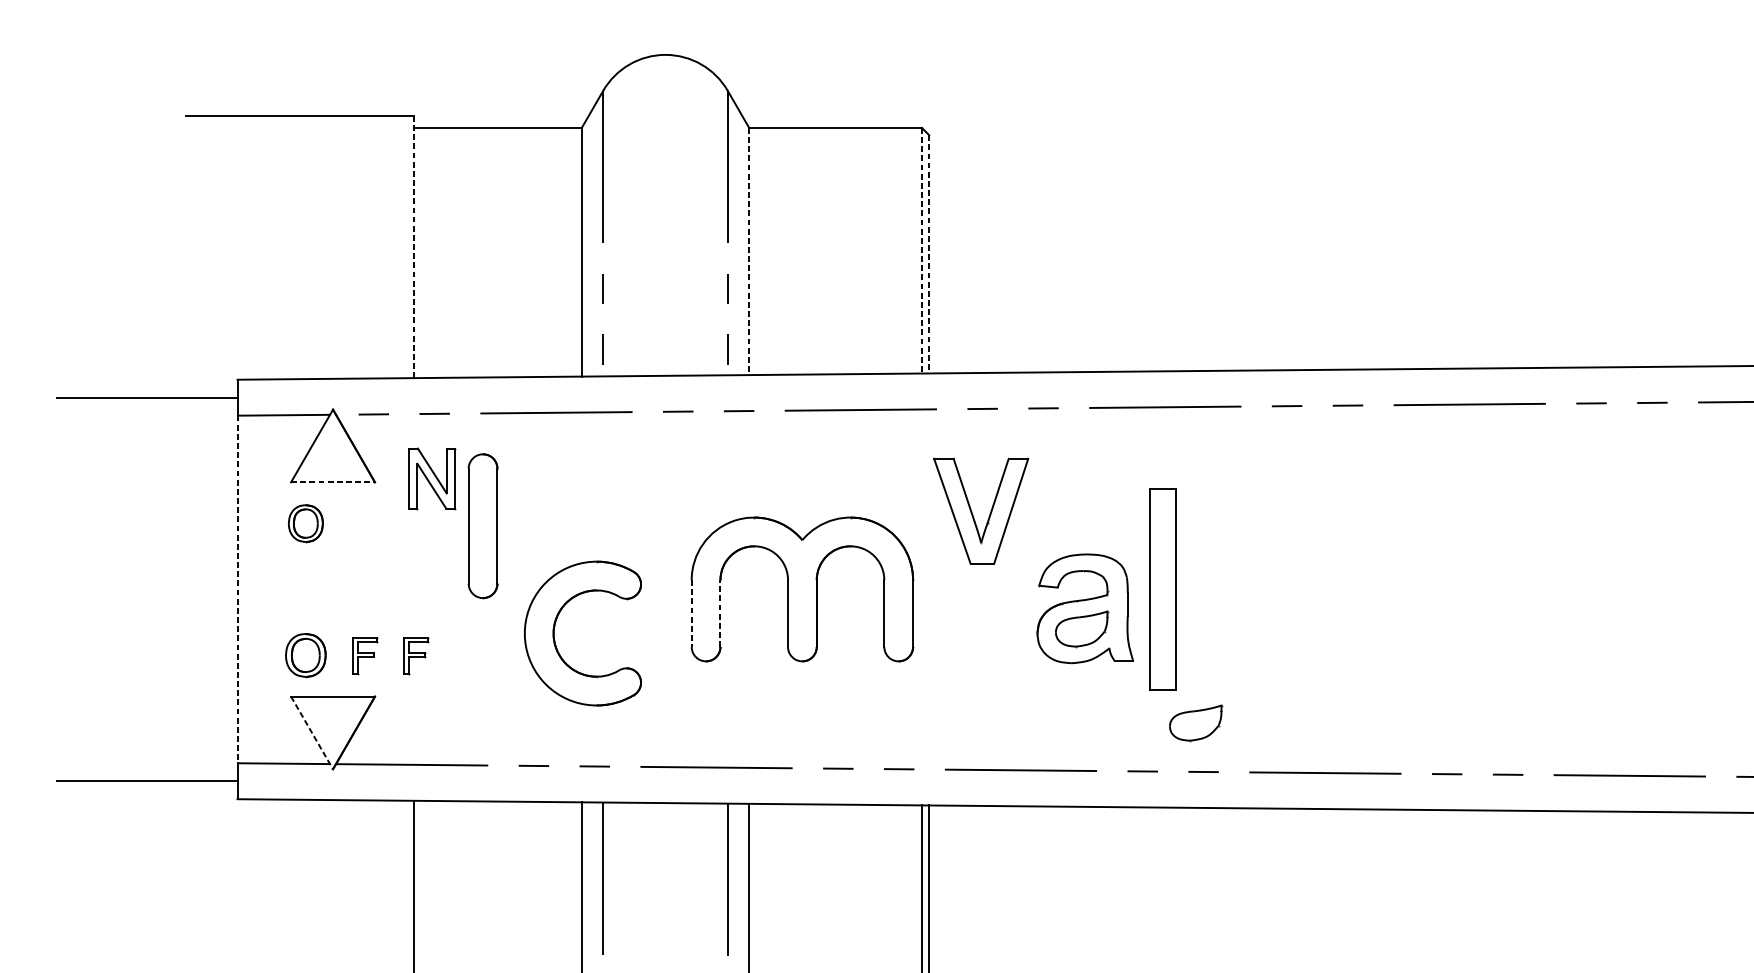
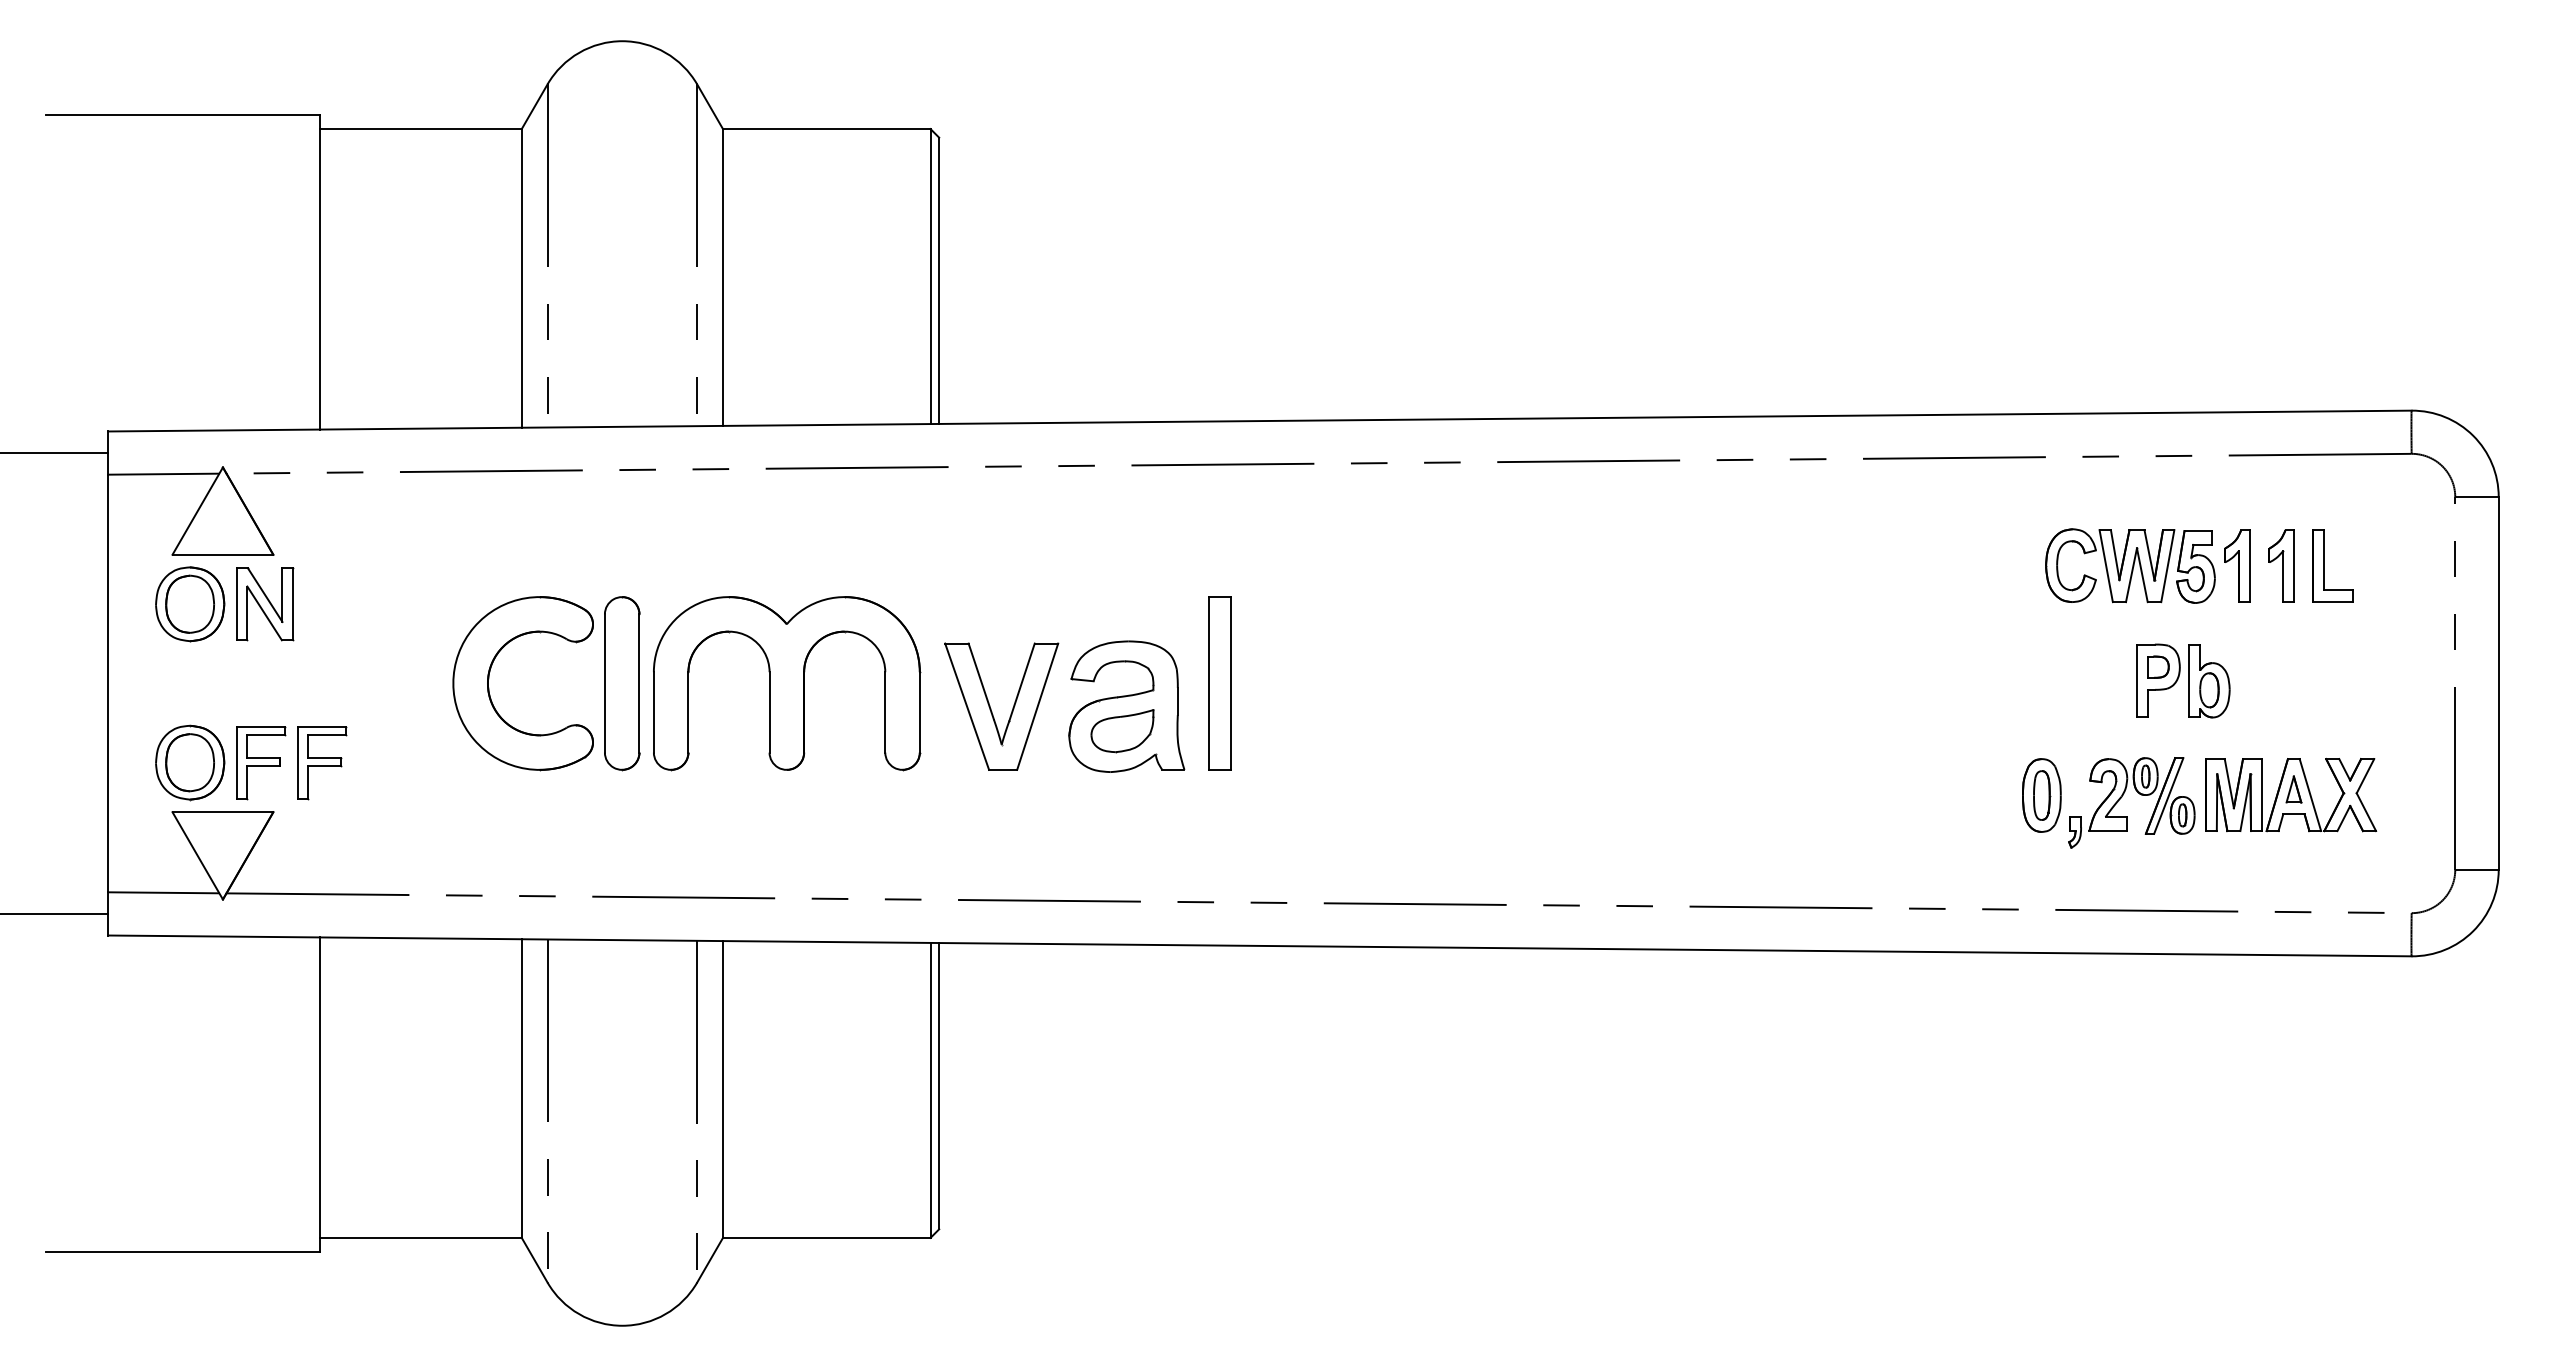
line: (413, 246) -> (319, 271), dashed -> solid
line: (748, 251) -> (722, 277), dashed -> solid
line: (921, 251) -> (930, 277), dashed -> solid
line: (929, 254) -> (939, 281), dashed -> solid
part: (432, 478) -> (265, 604), moved
line: (333, 482) -> (223, 554), dashed -> solid
part: (972, 512) -> (991, 708), moved
part: (306, 523) -> (190, 604), size x1.67
part: (483, 526) -> (622, 683), moved
line: (237, 589) -> (108, 683), dashed -> solid
part: (1162, 589) -> (1219, 683), size x0.71
line: (720, 612) -> (688, 711), dashed -> solid
line: (691, 613) -> (653, 712), dashed -> solid
part: (554, 630) -> (489, 679), moved
part: (306, 655) -> (190, 762), size x1.43
part: (365, 656) -> (261, 763), size x1.67
part: (415, 656) -> (322, 763), size x1.67
part: (1195, 723) -> (1259, 844), removed
line: (311, 733) -> (197, 856), dashed -> solid

